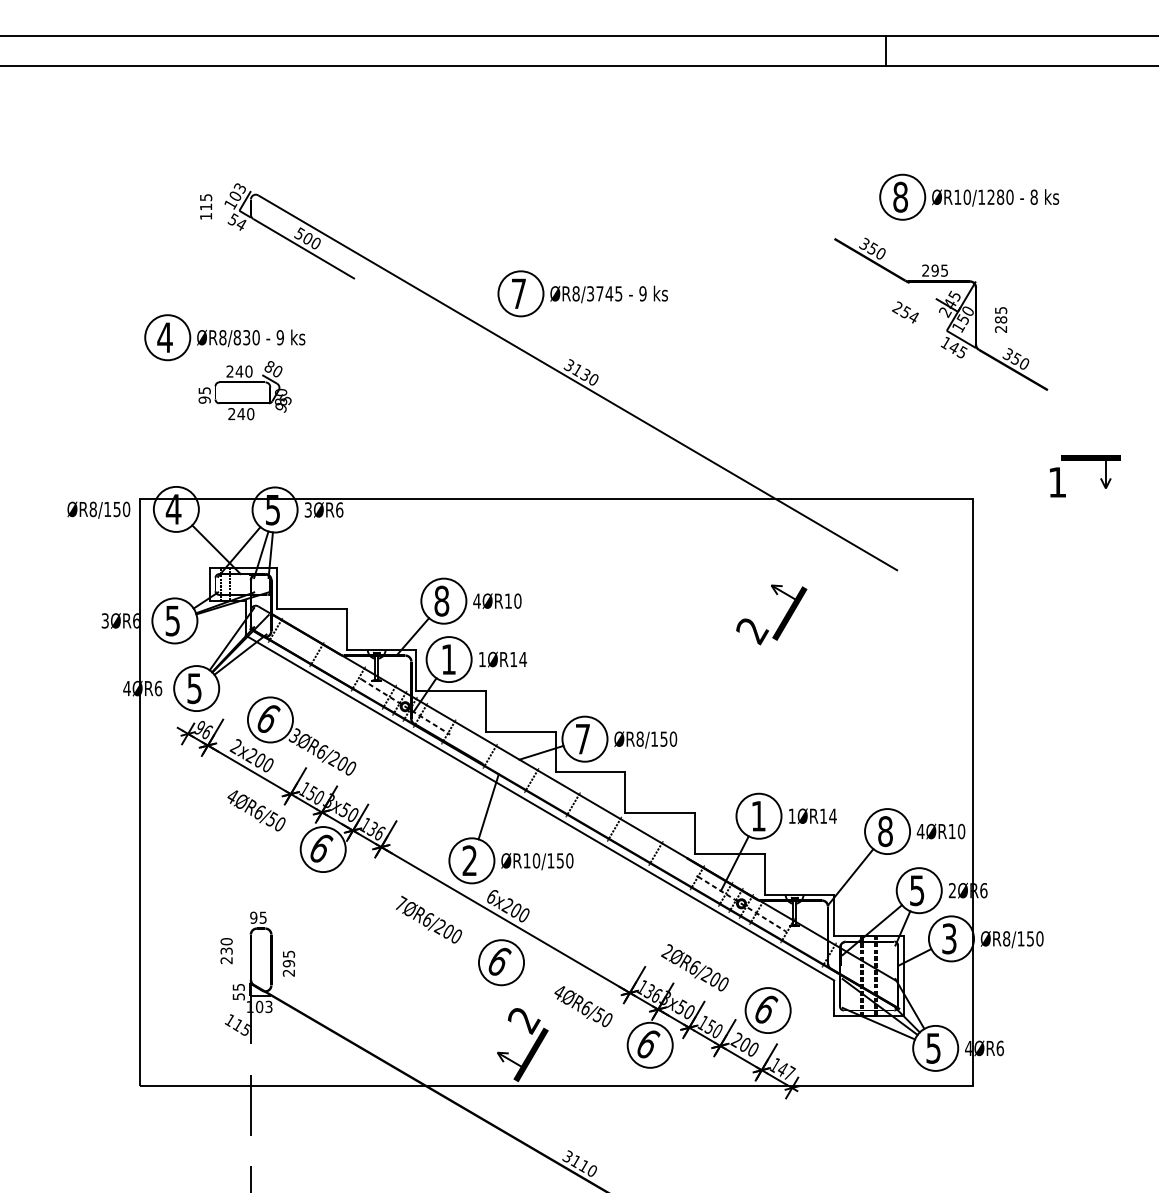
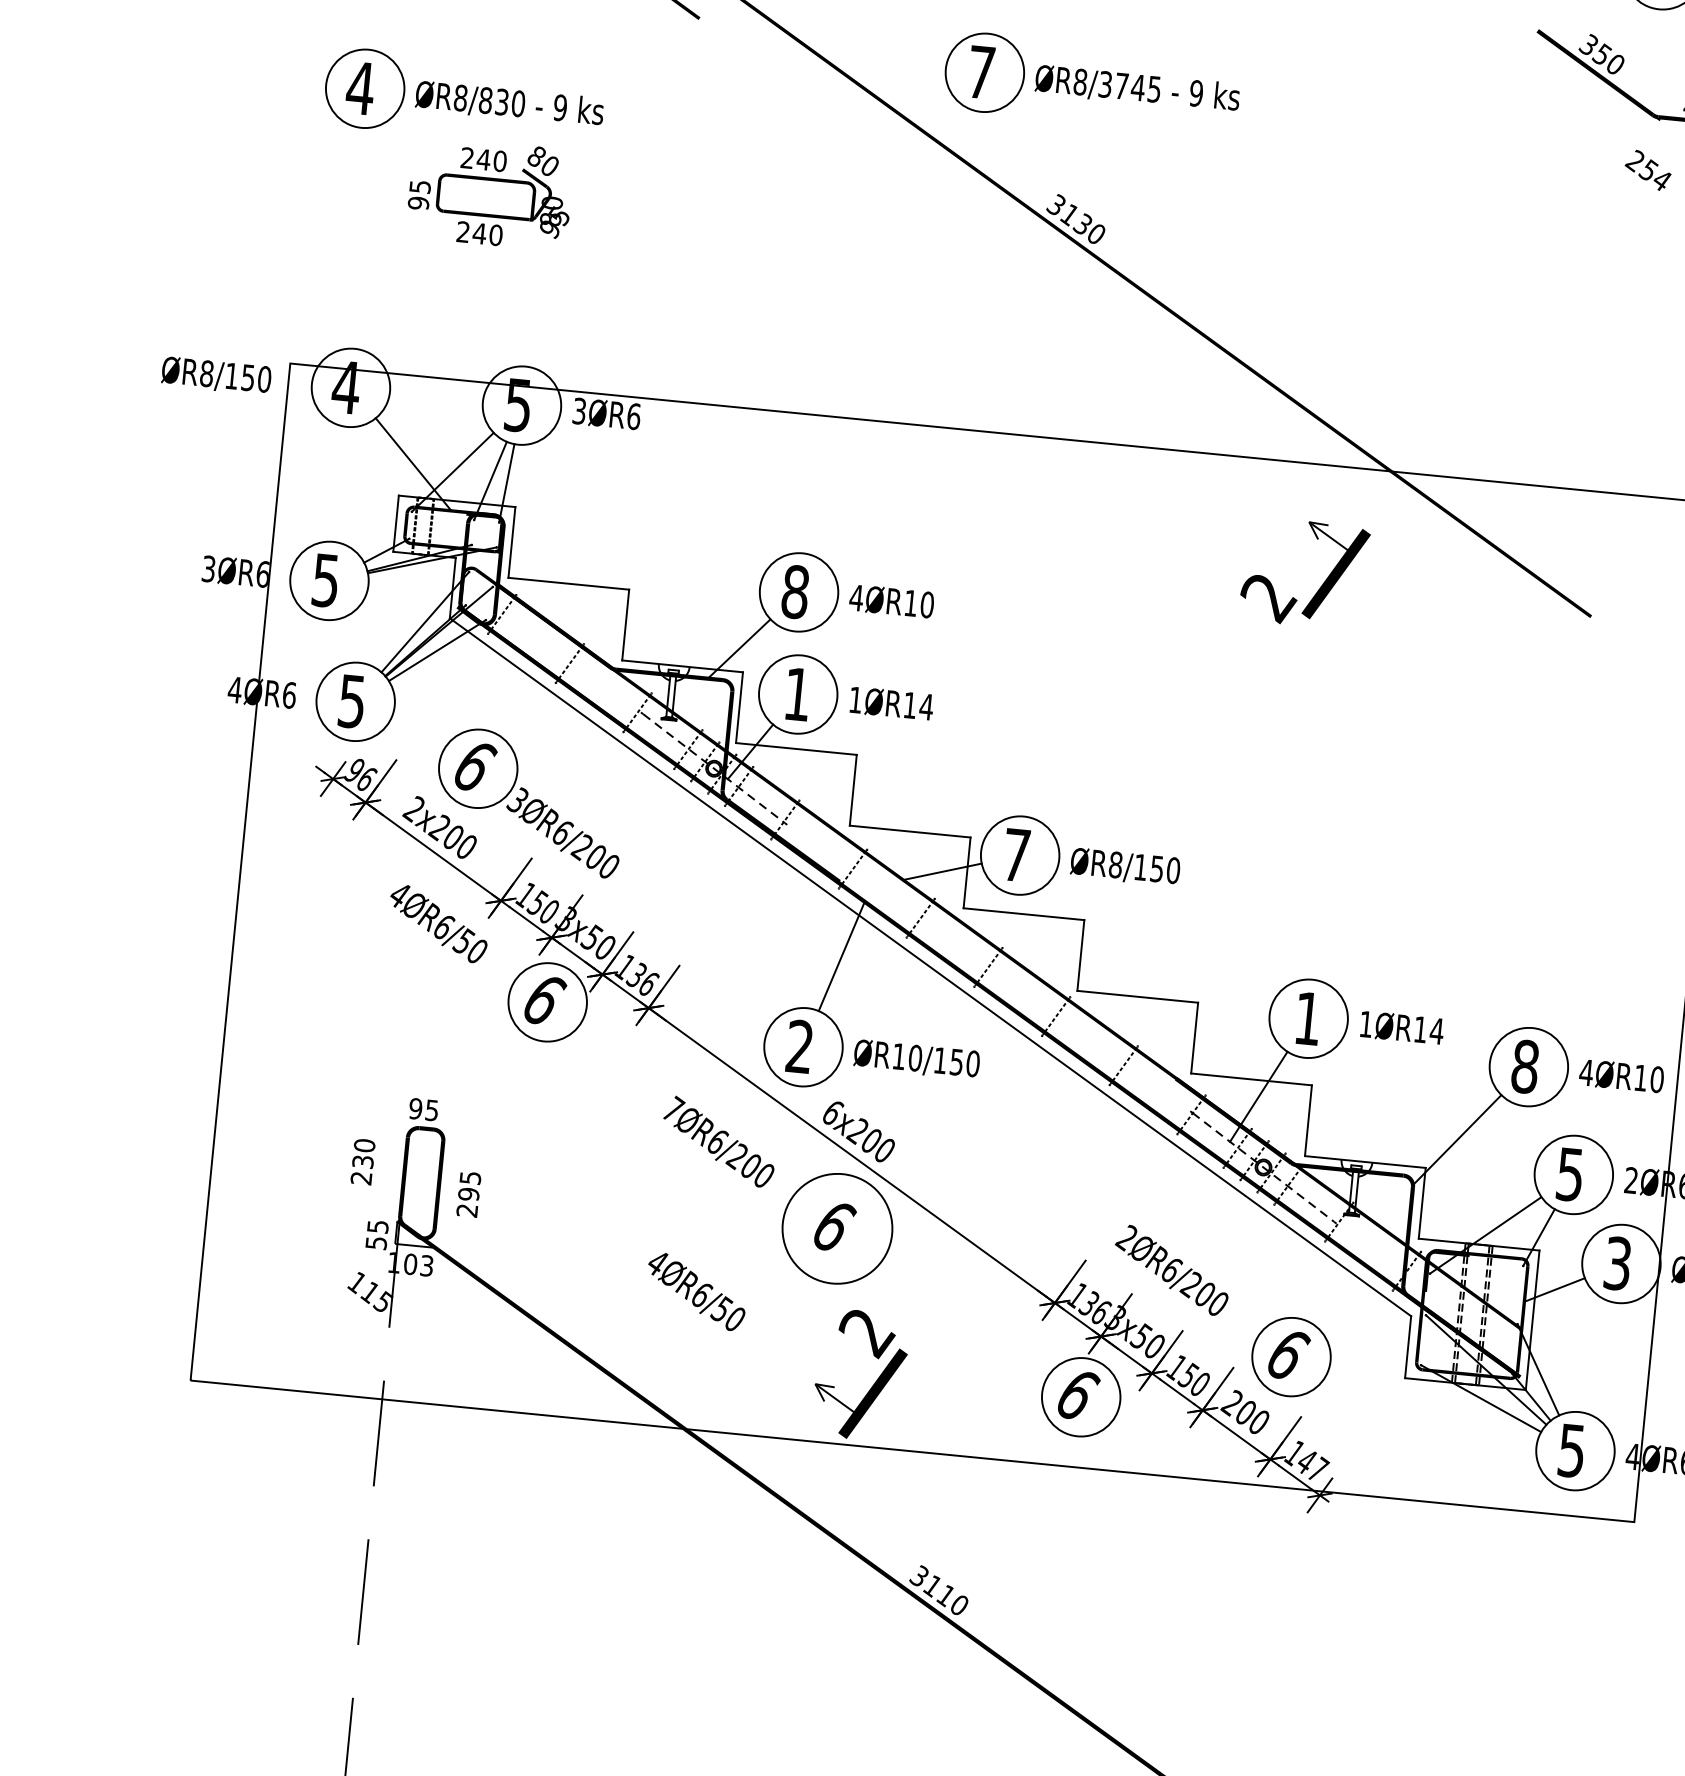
part: (782, 619) -> (1322, 583), moved
circle: (501, 962) -> (837, 1228), size x1.4
text: (583, 1006) -> (696, 1291), moved

